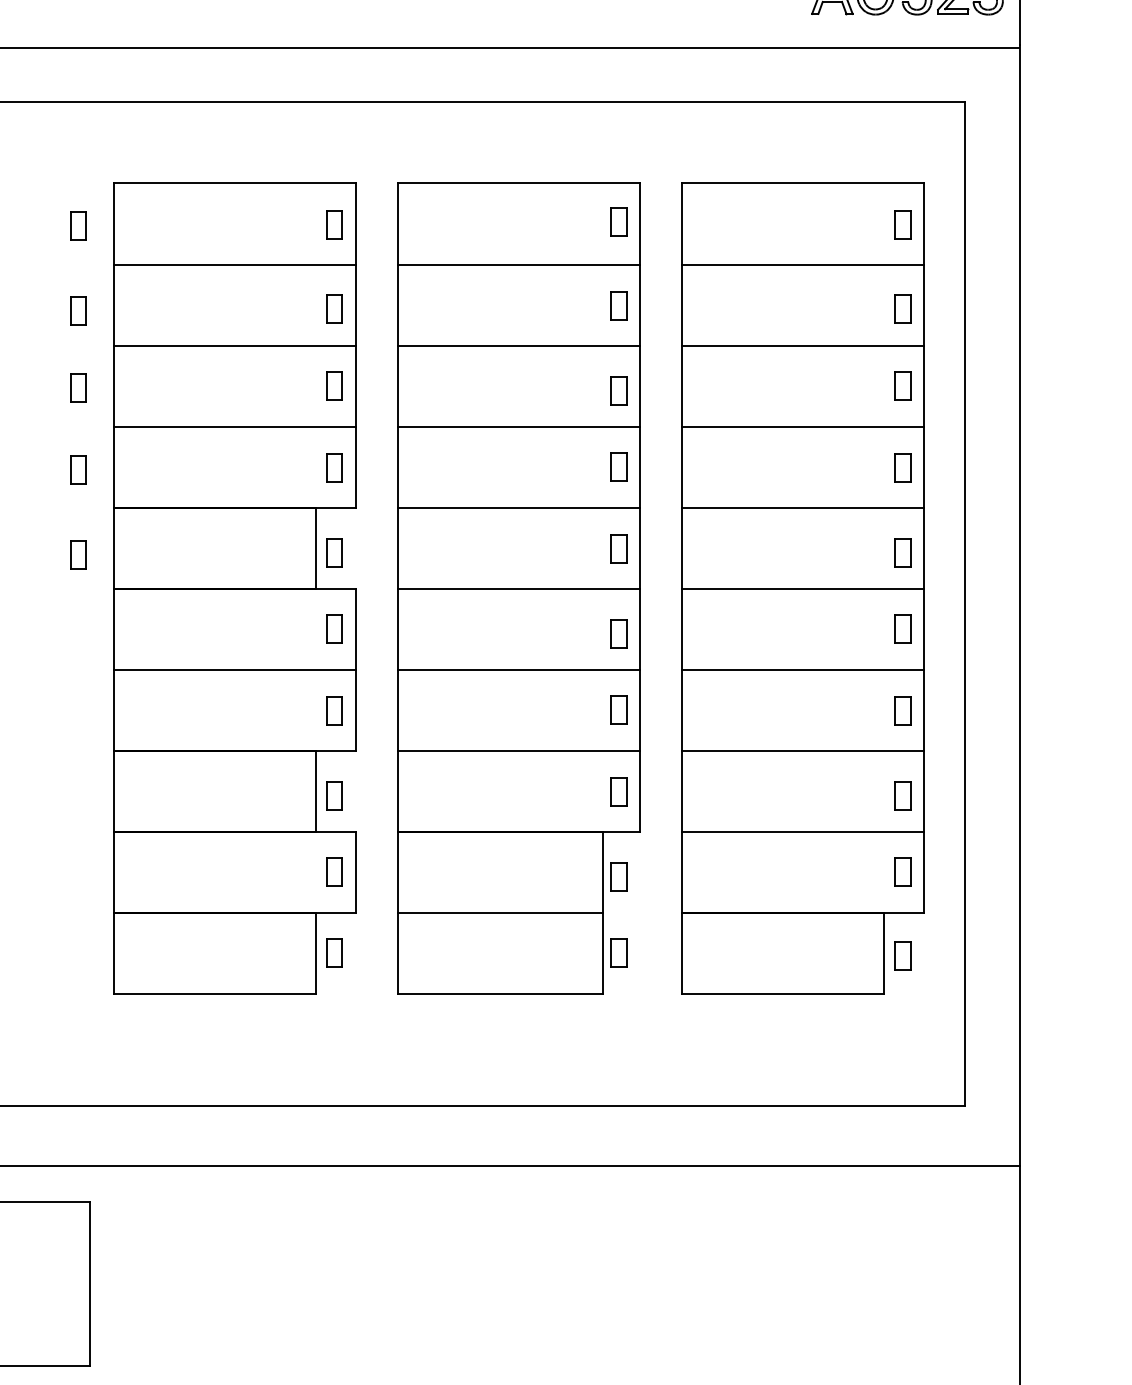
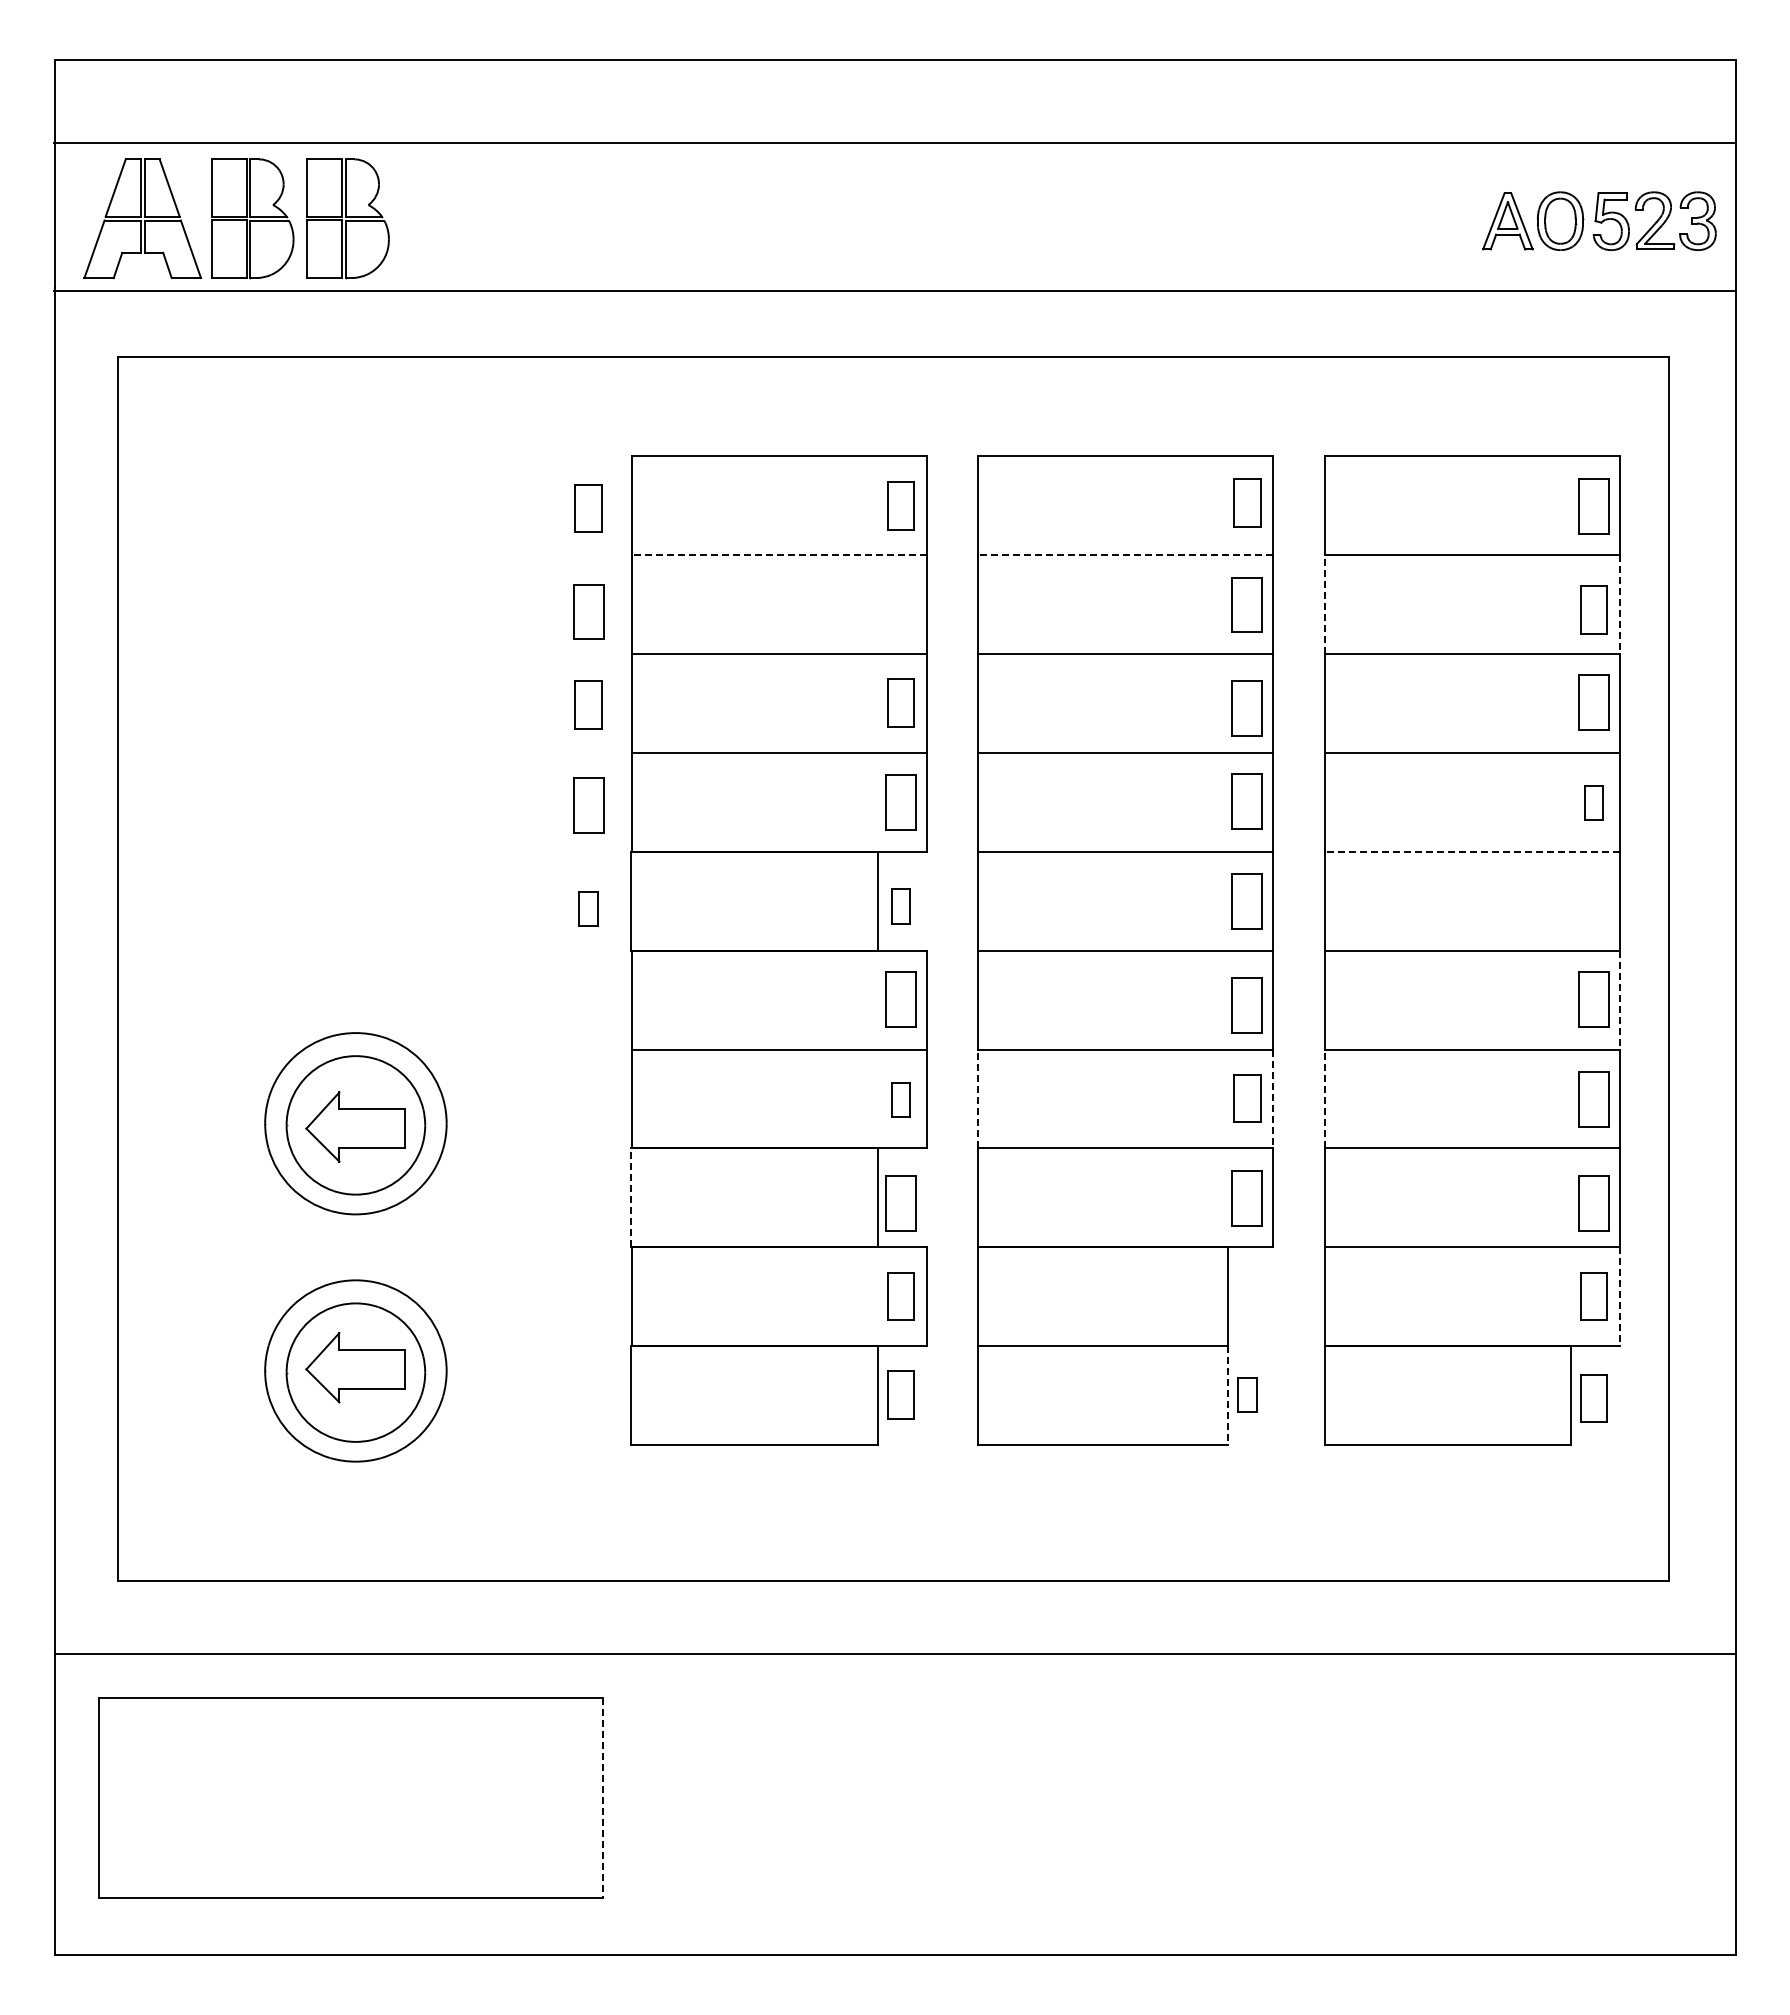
part: (618, 221) -> (1247, 502), size x1.4
part: (334, 224) -> (900, 505), size x1.4
part: (902, 224) -> (1593, 505), size x1.6
part: (78, 225) -> (588, 507), size x1.4
line: (235, 264) -> (779, 555), solid -> dashed
line: (518, 264) -> (1125, 555), solid -> dashed
line: (682, 304) -> (1324, 603), solid -> dashed
part: (618, 305) -> (1247, 604), size x1.6
line: (923, 305) -> (1619, 604), solid -> dashed
part: (334, 309) -> (900, 609), removed
part: (902, 309) -> (1593, 609), size x1.4
part: (78, 310) -> (588, 611), size x1.6
part: (334, 385) -> (900, 702), size x1.4
part: (902, 385) -> (1593, 702), size x1.6
part: (78, 387) -> (588, 704), size x1.4
part: (618, 390) -> (1247, 708), size x1.6
part: (618, 466) -> (1247, 801), size x1.6
part: (334, 467) -> (900, 802), size x1.6
part: (78, 469) -> (588, 804), size x1.6
line: (803, 507) -> (1472, 851), solid -> dashed
part: (618, 548) -> (1247, 901), size x1.6
part: (902, 552) -> (1593, 906), removed
part: (334, 629) -> (900, 999), size x1.6
part: (902, 629) -> (1593, 999), size x1.6
line: (923, 629) -> (1619, 1000), solid -> dashed
part: (618, 633) -> (1247, 1004), size x1.6
line: (398, 710) -> (978, 1098), solid -> dashed
part: (618, 710) -> (1247, 1098), size x1.4
line: (682, 710) -> (1324, 1098), solid -> dashed
line: (640, 711) -> (1273, 1099), solid -> dashed
part: (902, 711) -> (1593, 1099), size x1.6
line: (113, 791) -> (631, 1197), solid -> dashed
part: (618, 792) -> (1247, 1198), size x1.6
part: (334, 795) -> (900, 1202), size x1.6
part: (902, 795) -> (1593, 1202), size x1.6
part: (334, 871) -> (900, 1295), size x1.4
part: (902, 871) -> (1593, 1295), size x1.4
line: (923, 873) -> (1619, 1297), solid -> dashed
part: (618, 876) -> (1247, 1301), removed
part: (334, 952) -> (900, 1394), size x1.4
line: (602, 954) -> (1227, 1396), solid -> dashed
part: (902, 956) -> (1593, 1398), size x1.4
line: (90, 1284) -> (602, 1798), solid -> dashed

